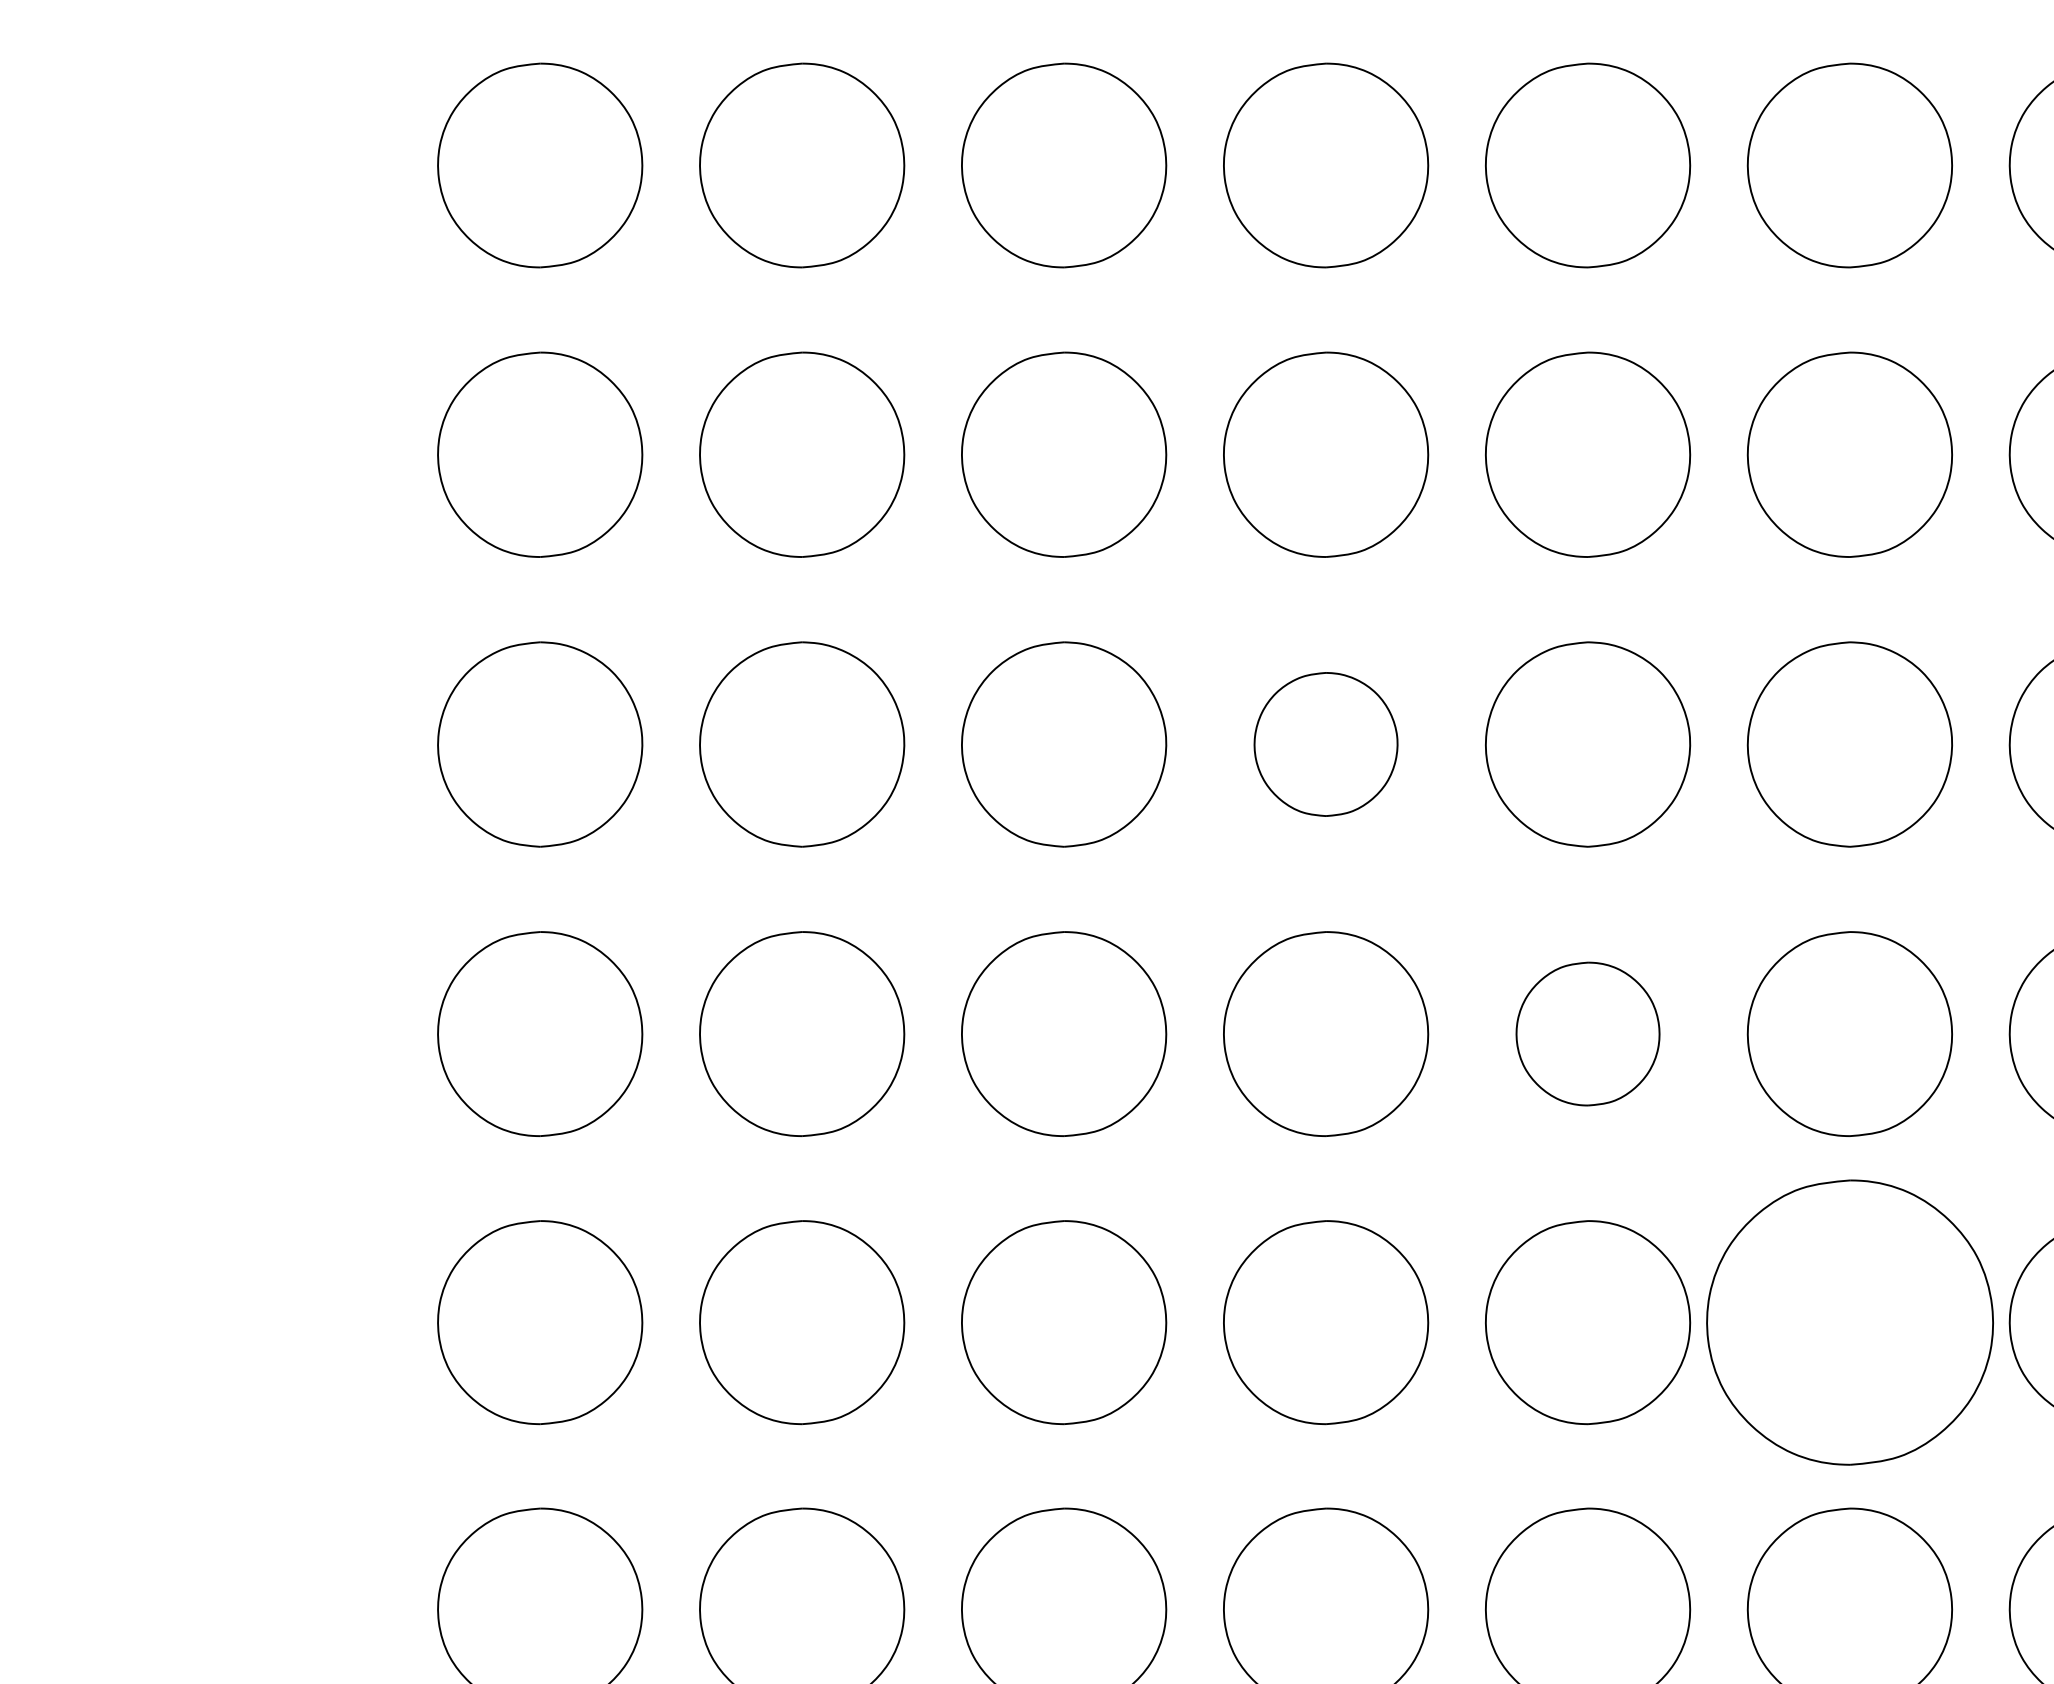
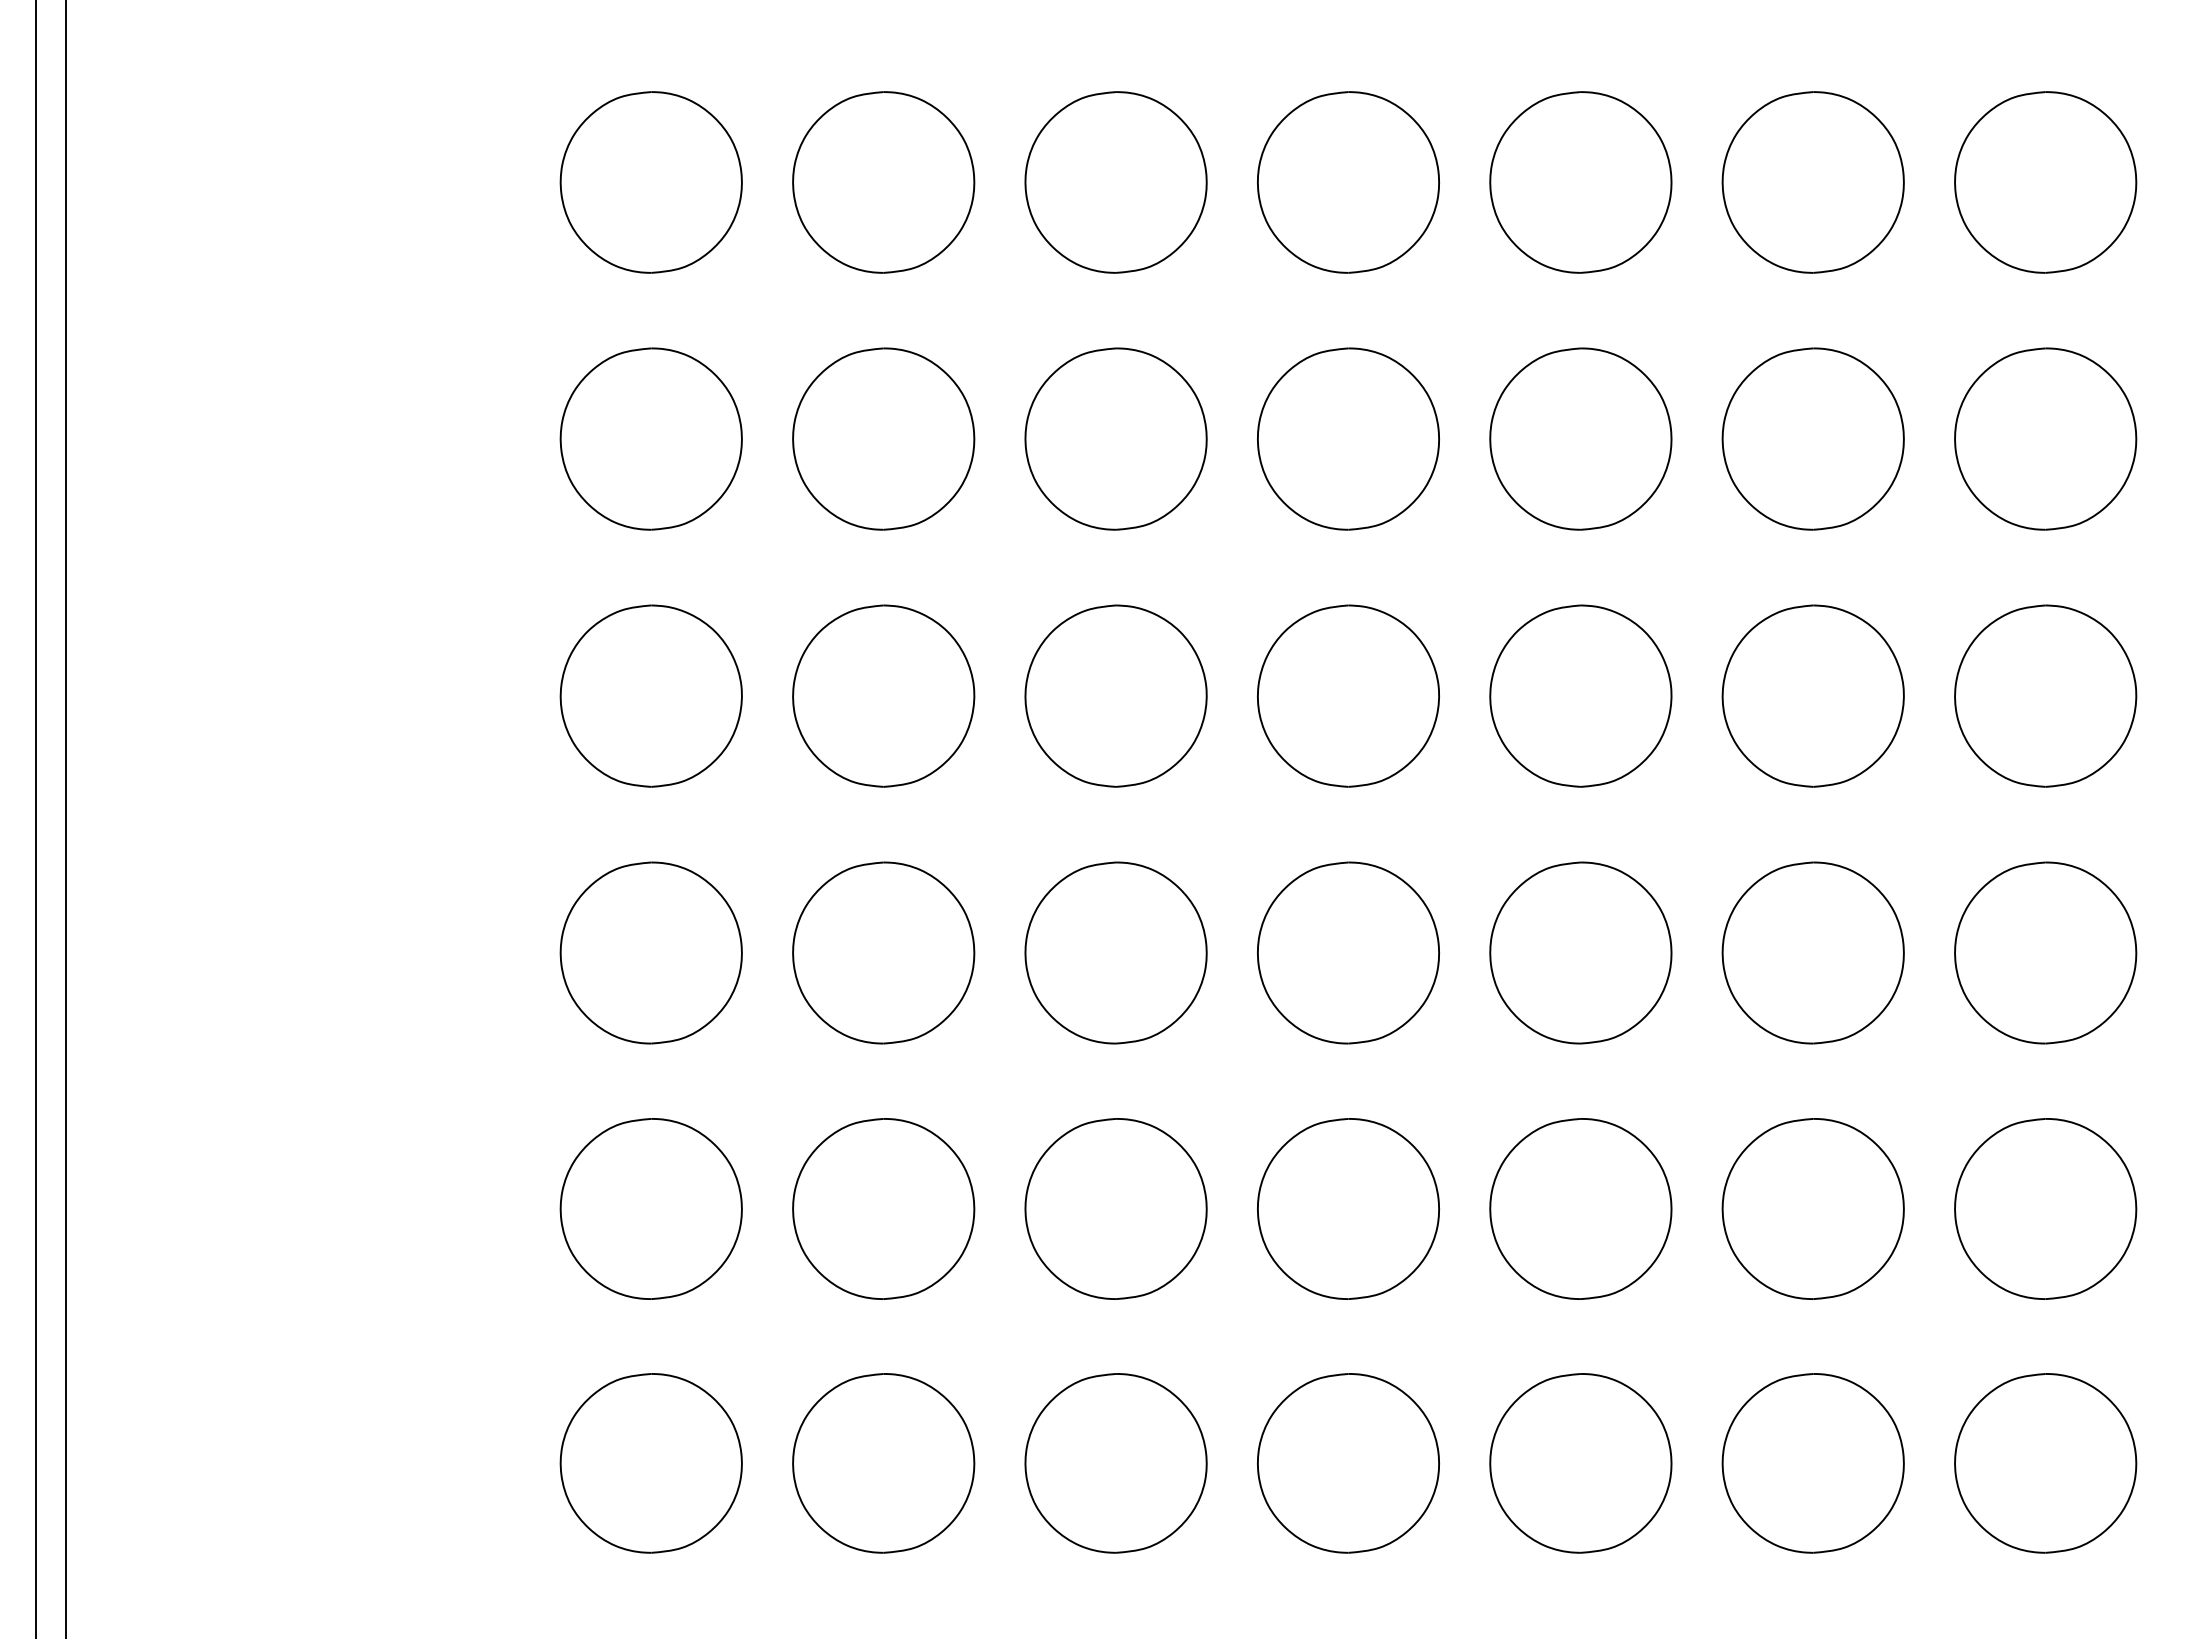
part: (1326, 743) -> (1348, 695), size x1.43
part: (1587, 1033) -> (1580, 952), size x1.43
part: (1849, 1322) -> (1812, 1208), size x0.71

